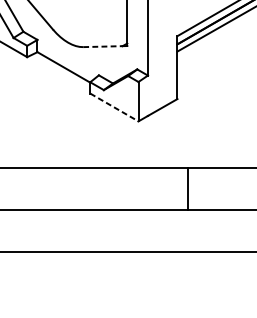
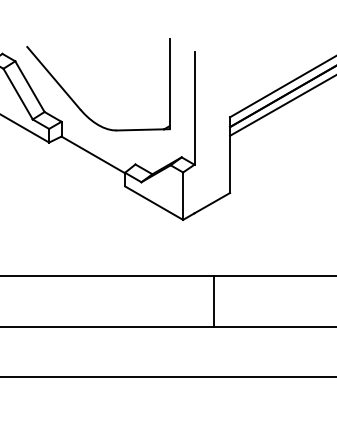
line: (103, 46) -> (140, 129), dashed -> solid
line: (114, 107) -> (154, 203), dashed -> solid
line: (187, 189) -> (213, 301), moved

